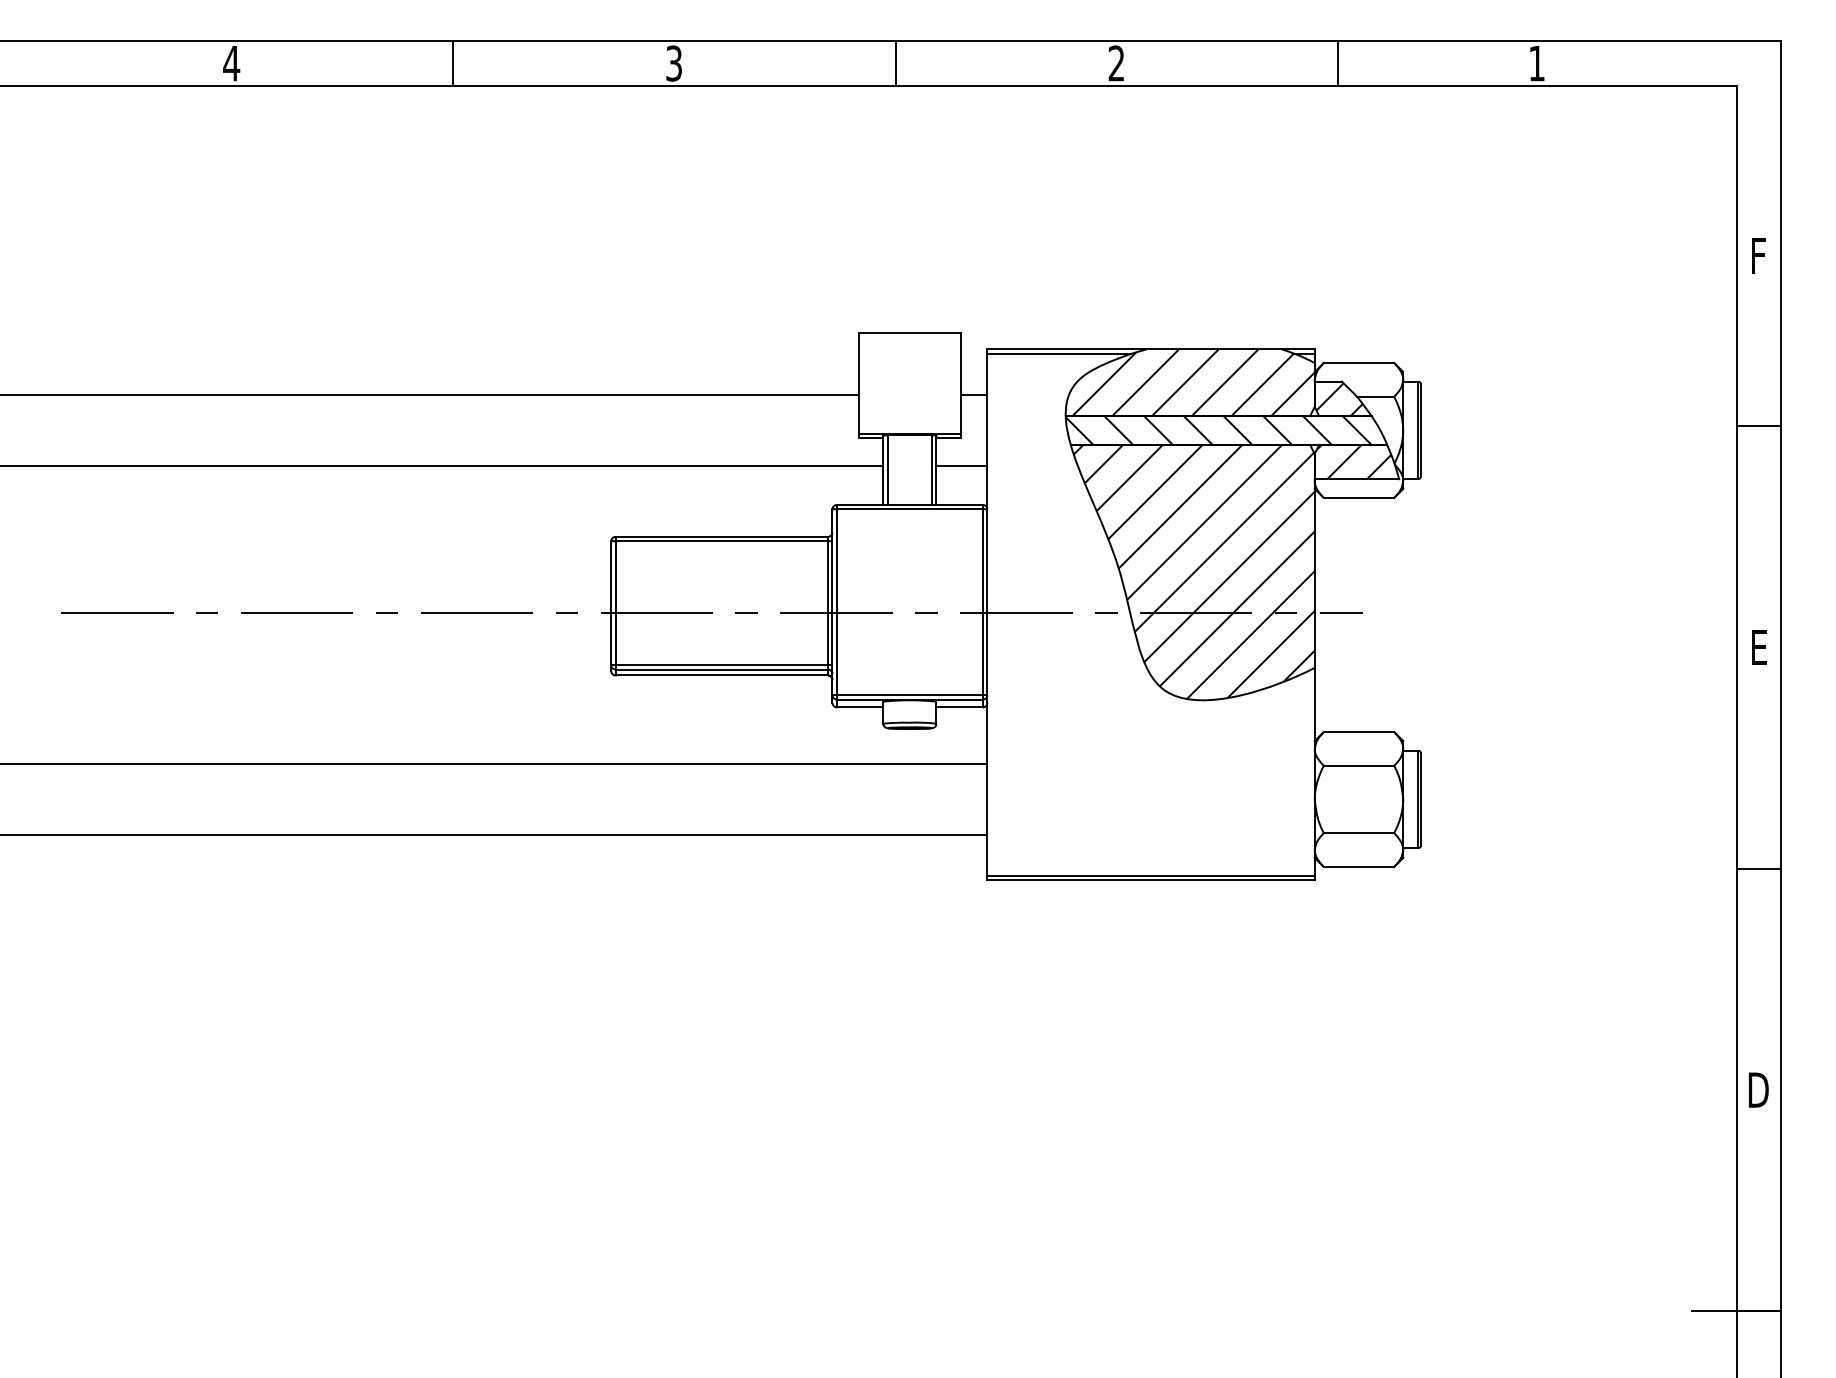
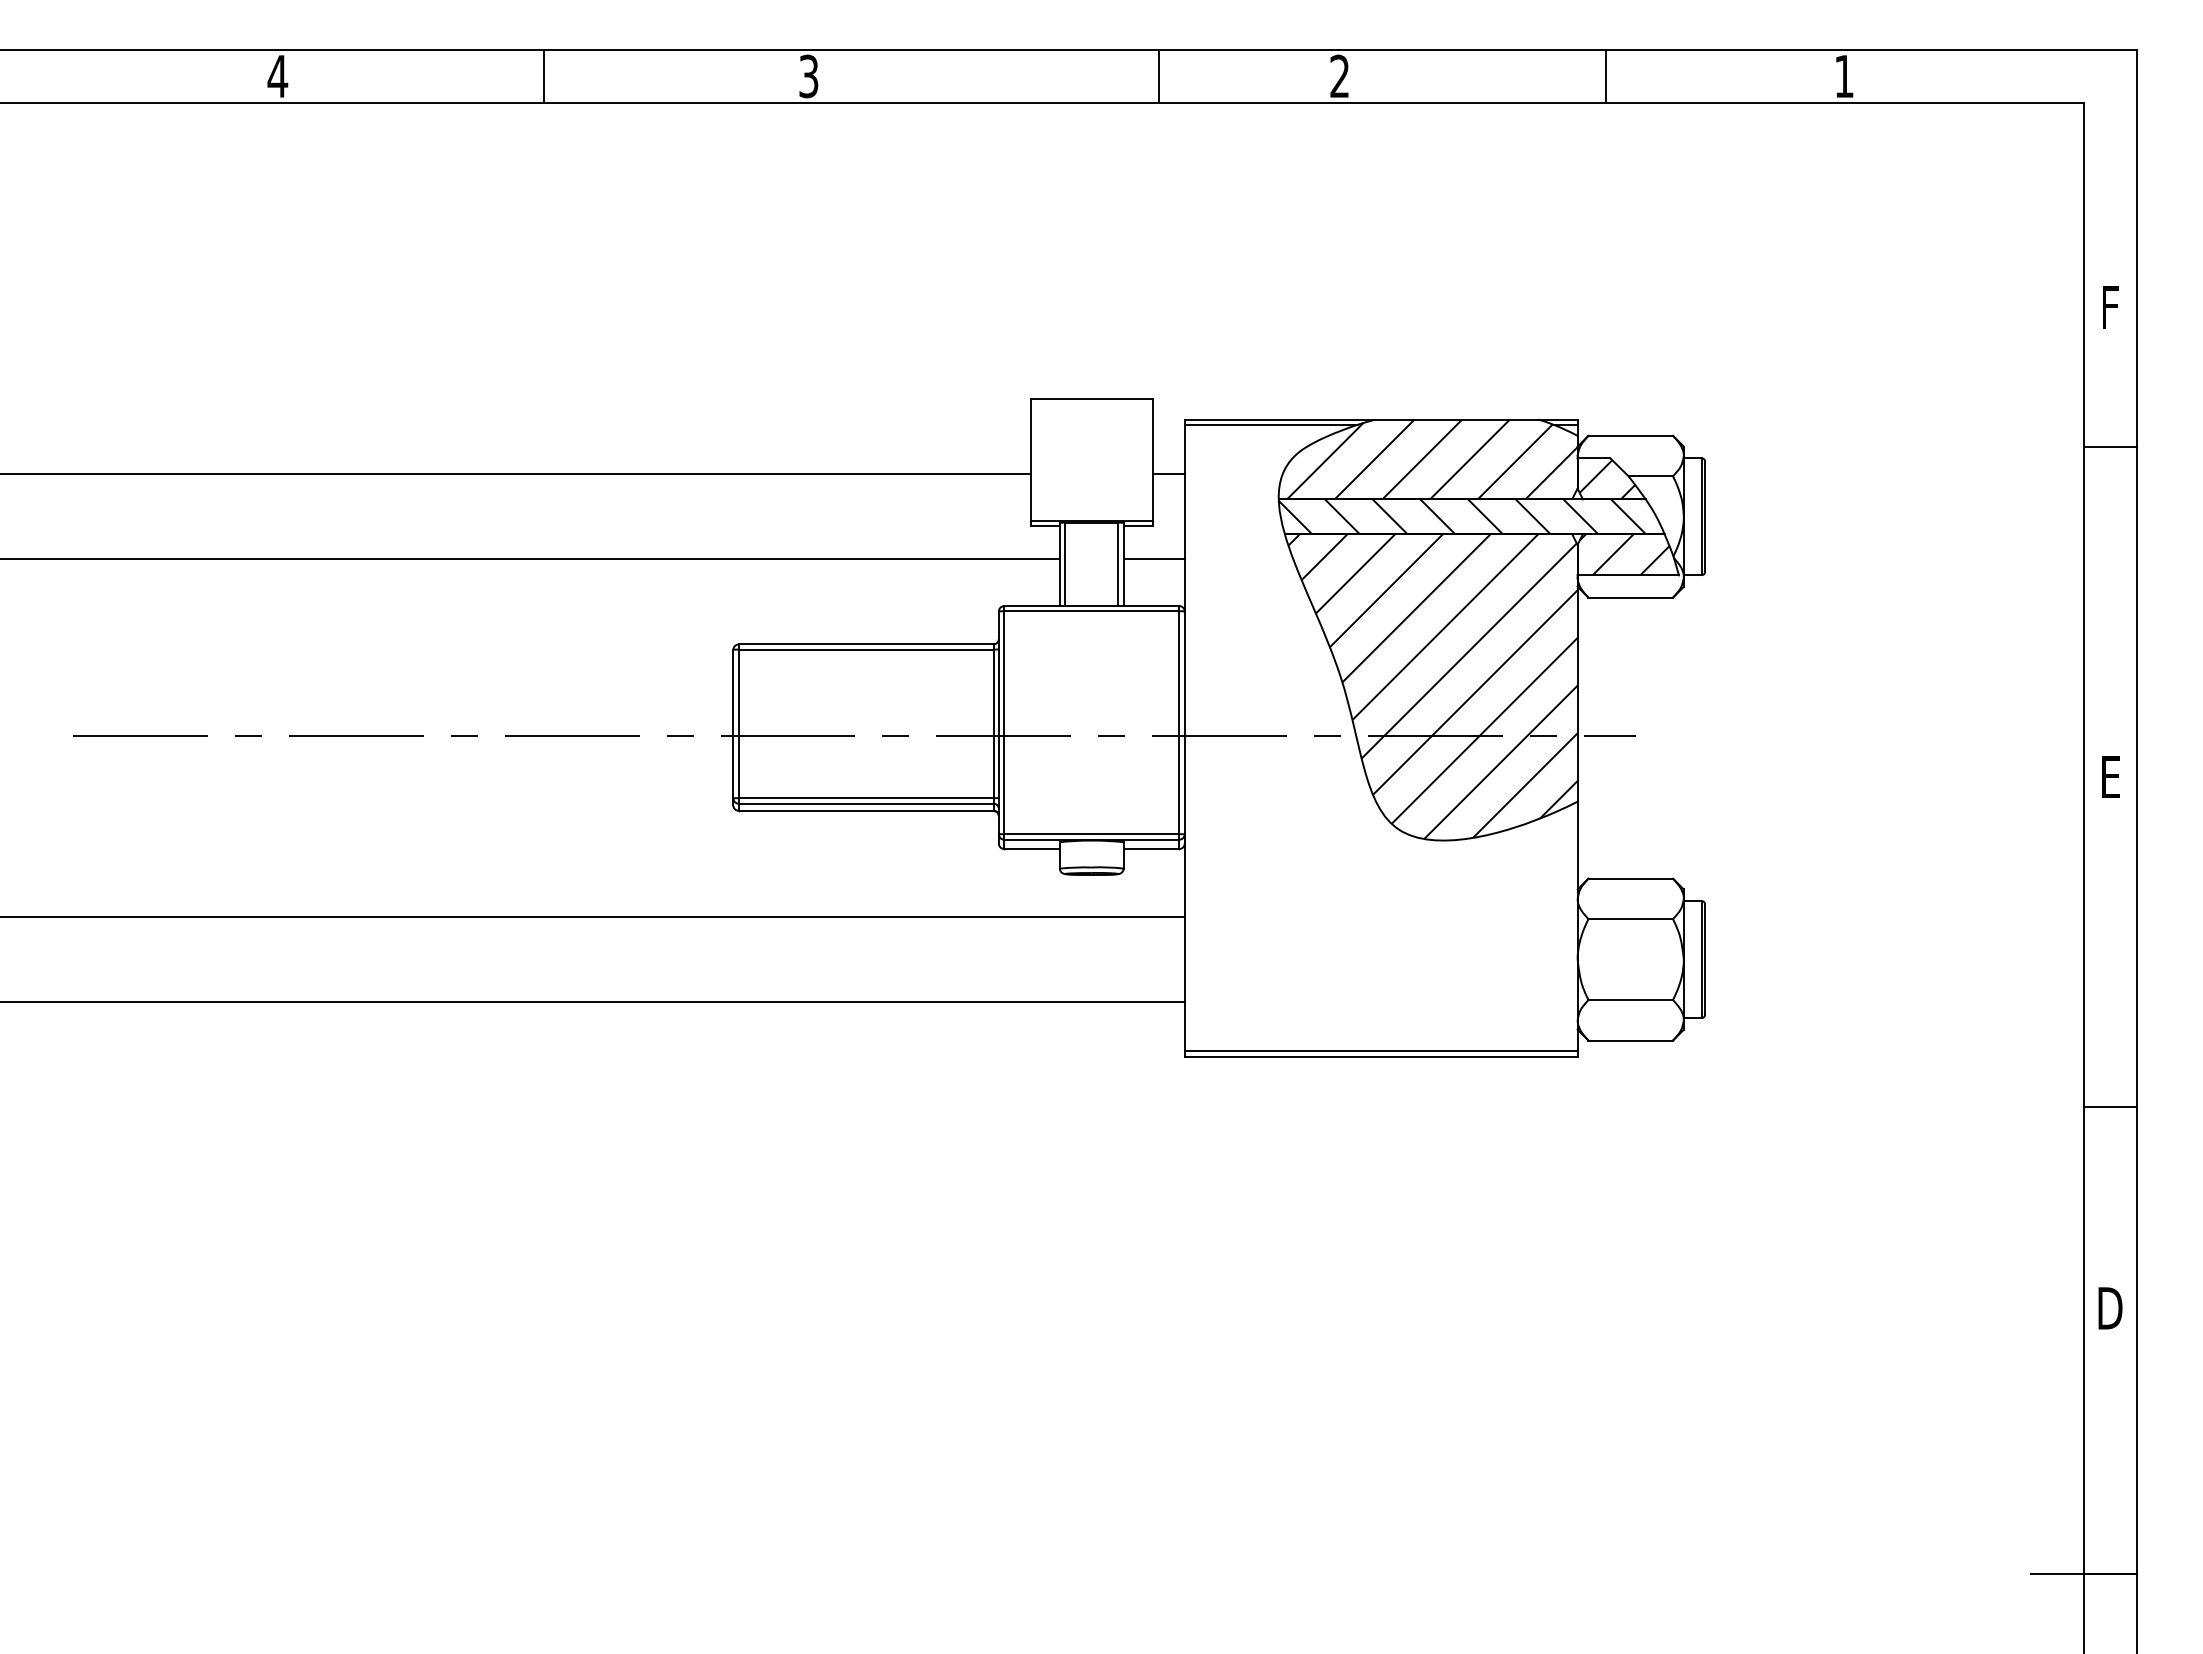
line: (895, 62) -> (1158, 75), moved
line: (1757, 426) -> (2109, 446), moved
line: (1757, 868) -> (2109, 1106), moved

